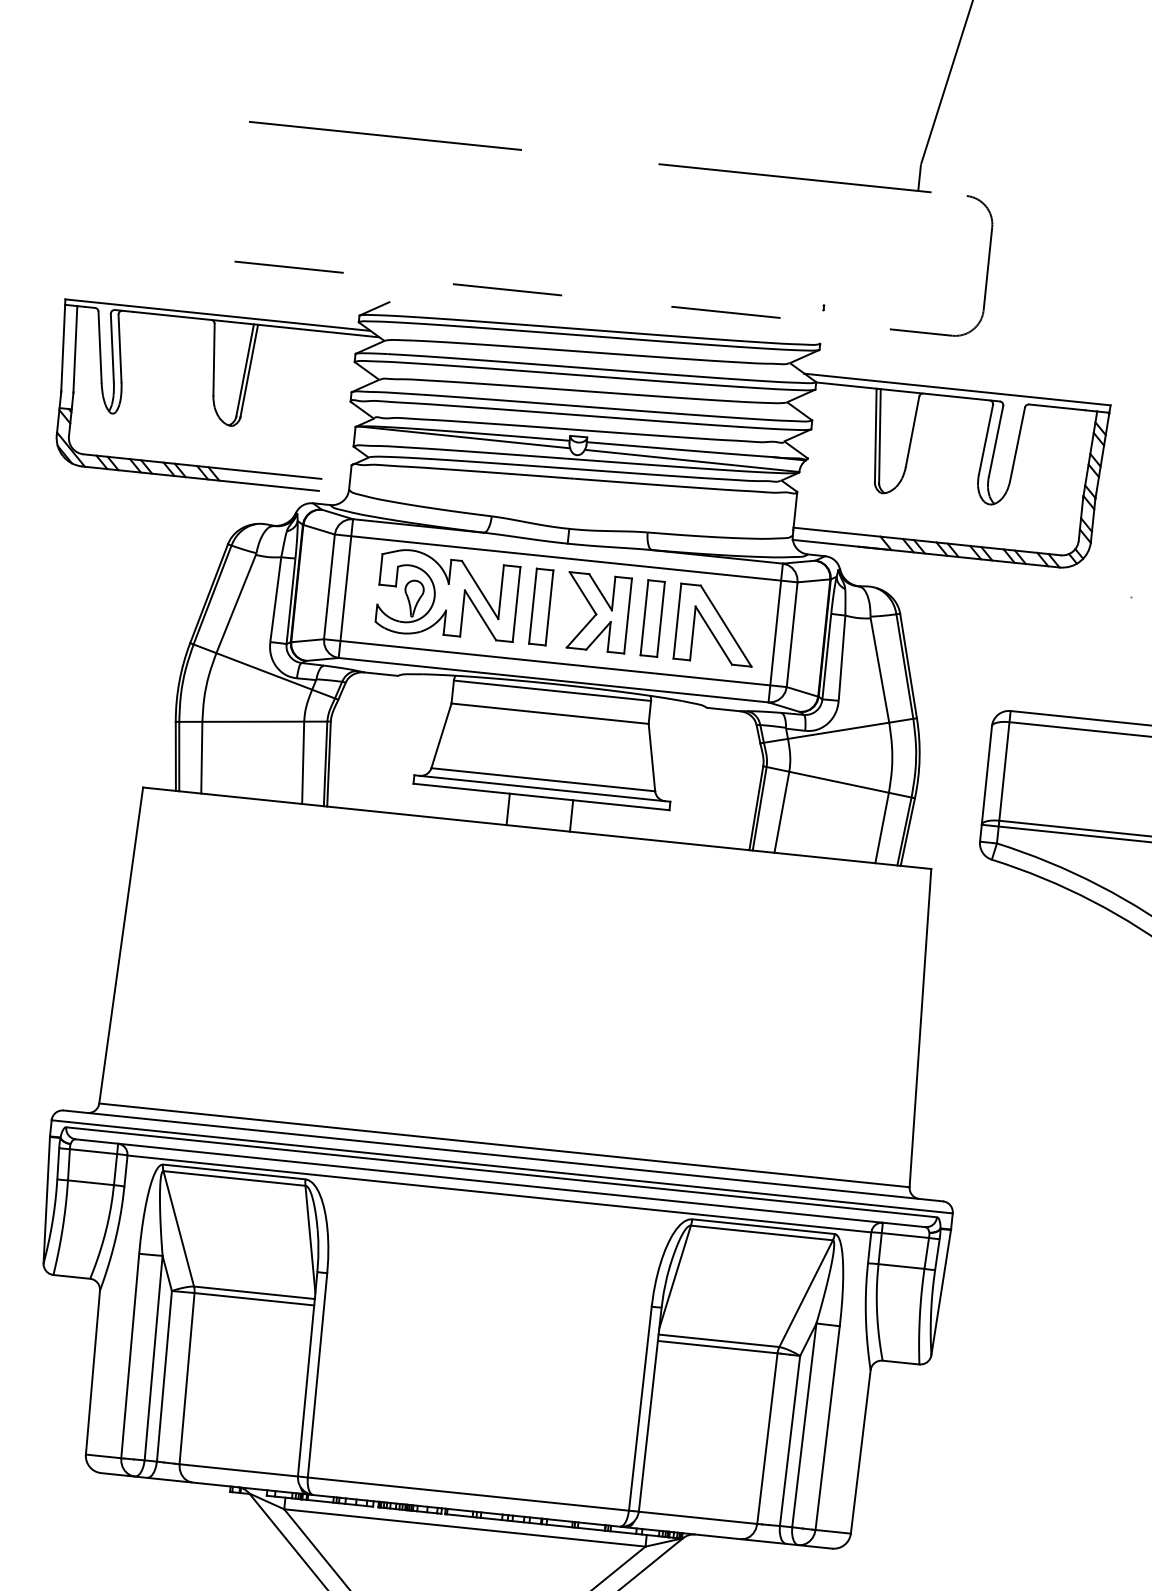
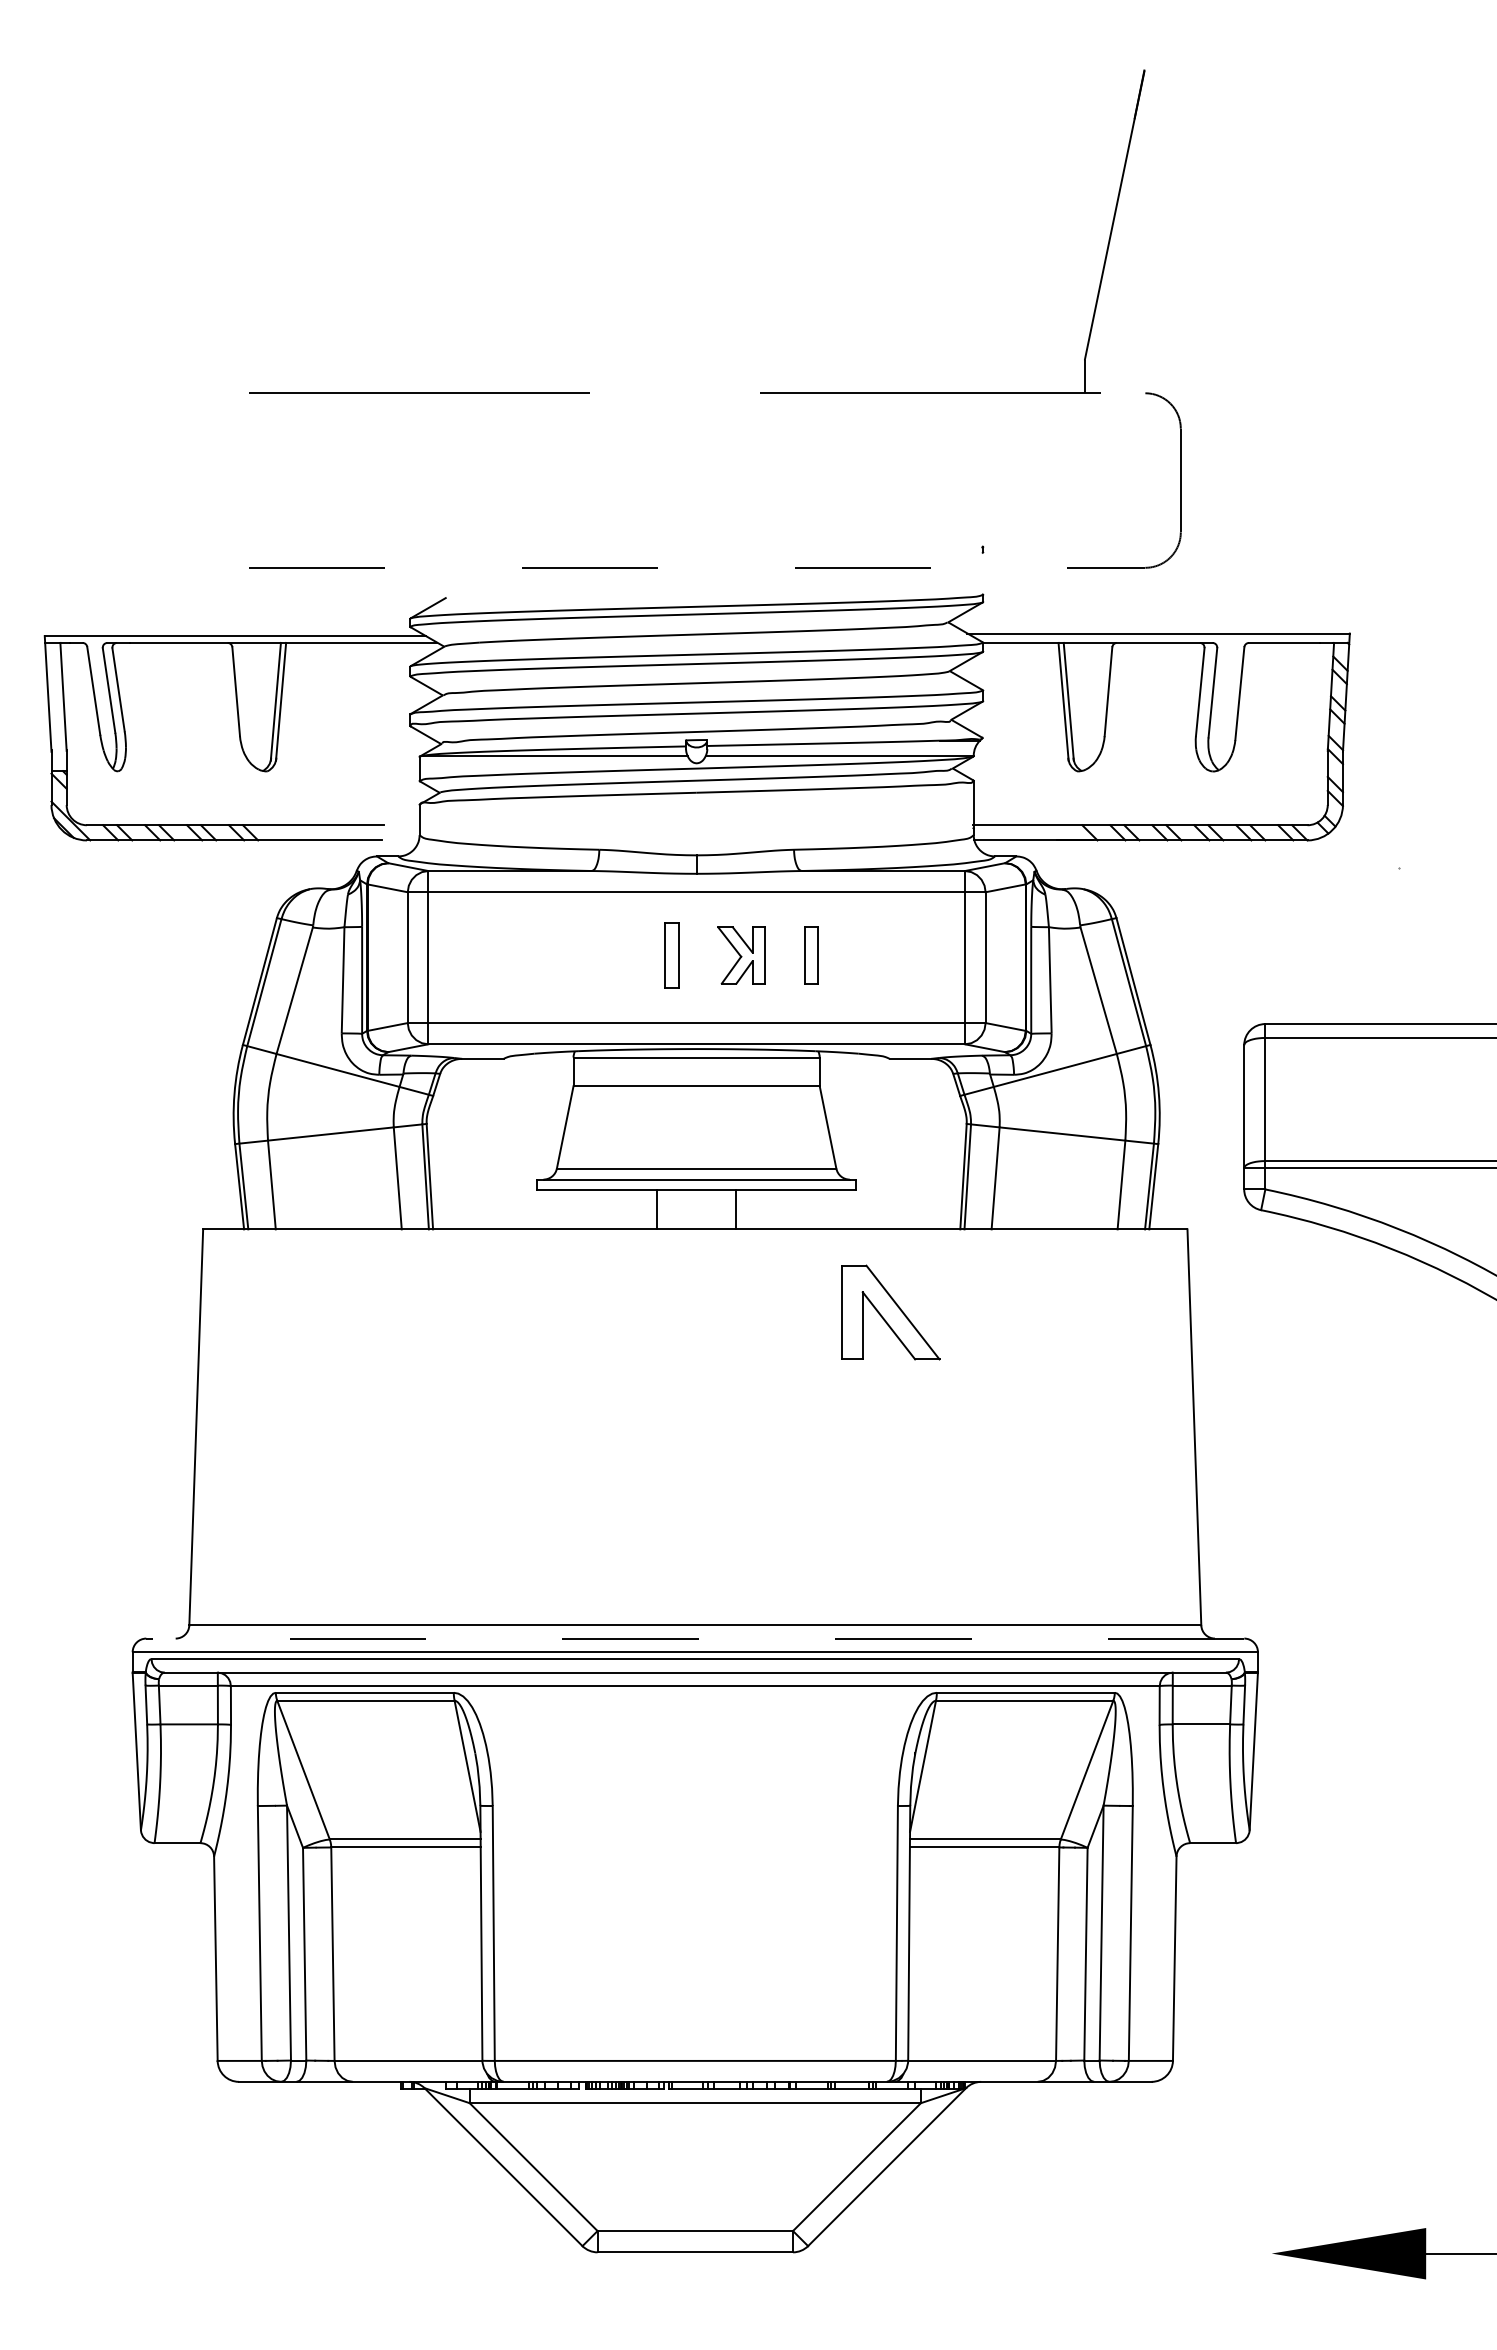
part: (447, 595) -> (554, 953), removed
part: (540, 606) -> (671, 955), size x0.7
part: (596, 612) -> (741, 955), size x0.6
part: (652, 618) -> (811, 955), size x0.6
part: (716, 625) -> (890, 1312), moved
line: (503, 1155) -> (695, 1638), solid -> dashed

